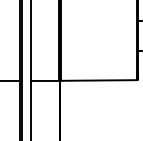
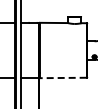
line: (97, 79) -> (62, 77), solid -> dashed

